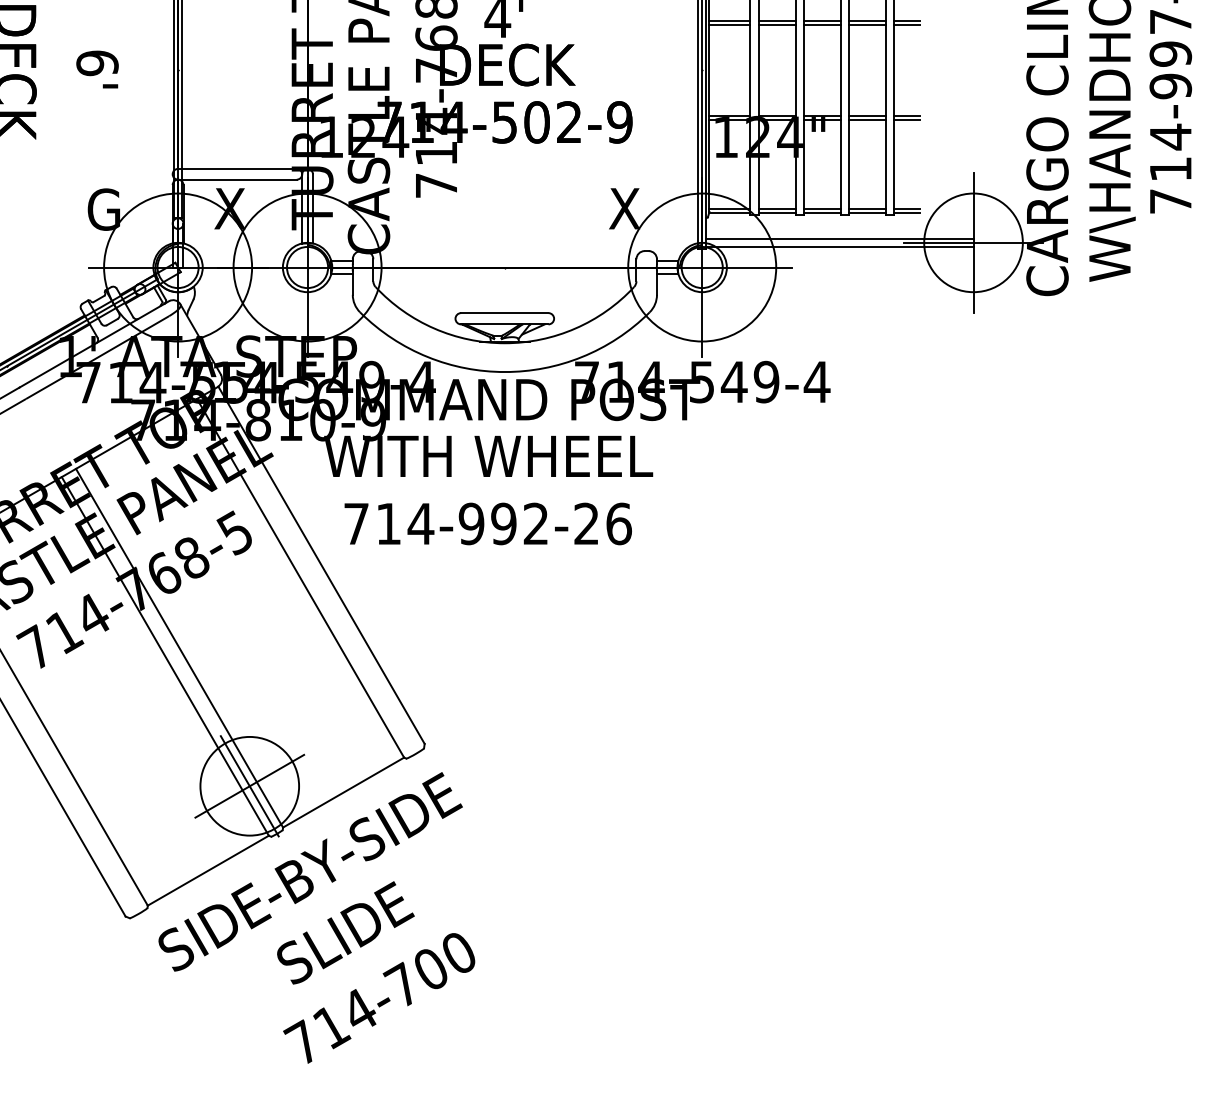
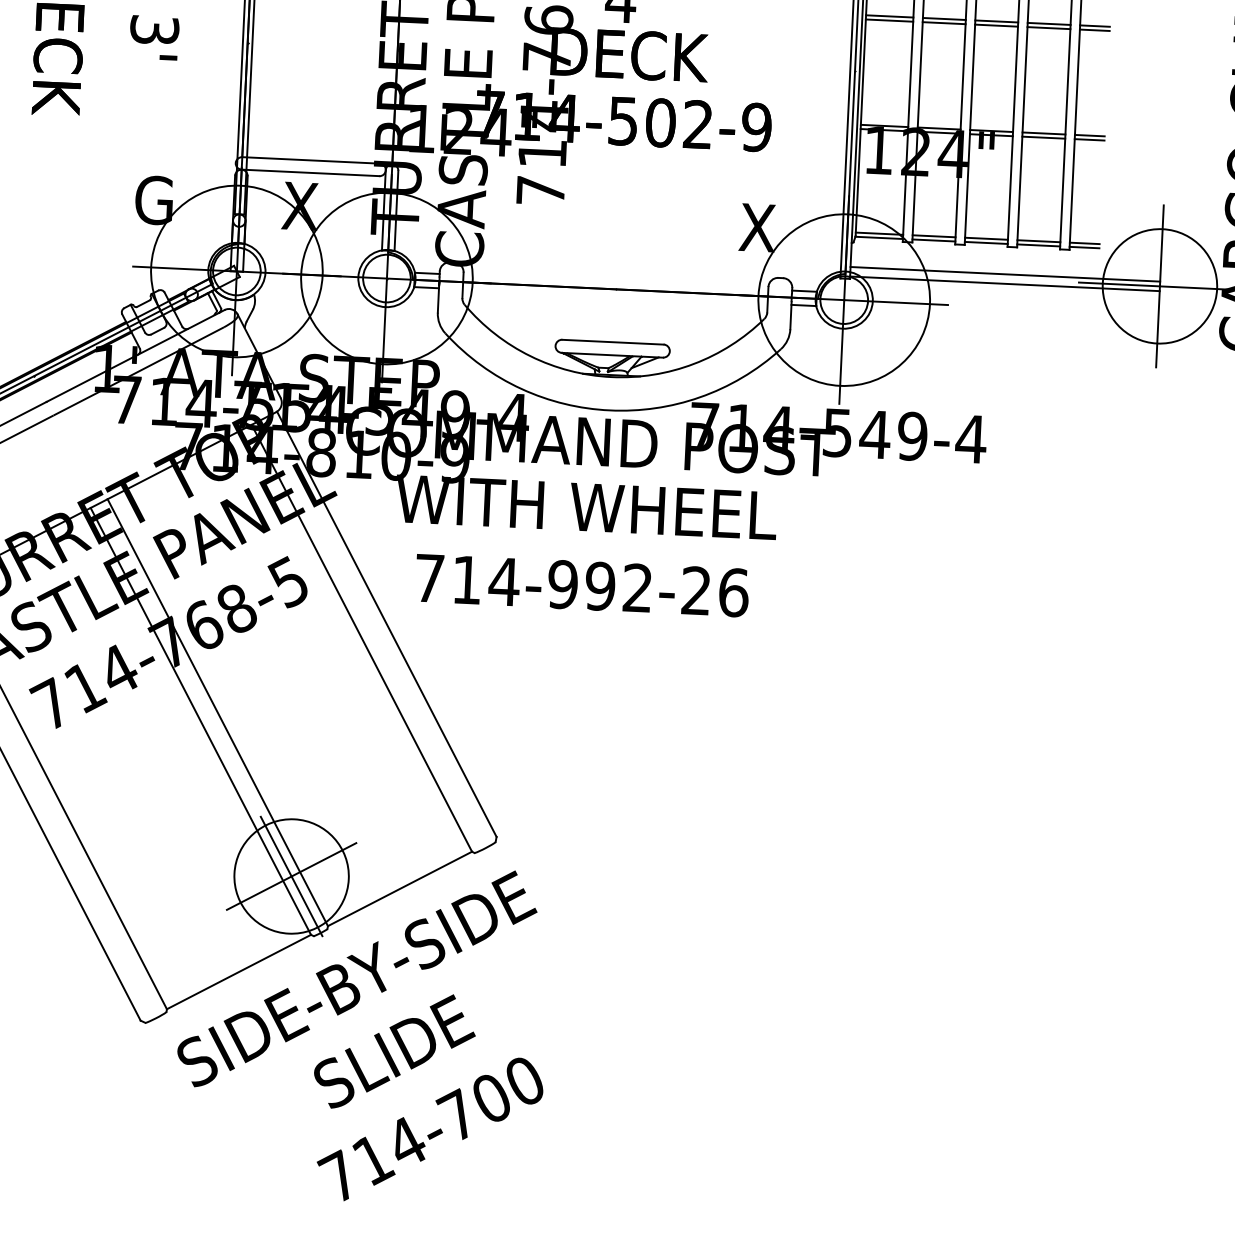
text: (97, 63) -> (154, 30), 6' -> 3'

